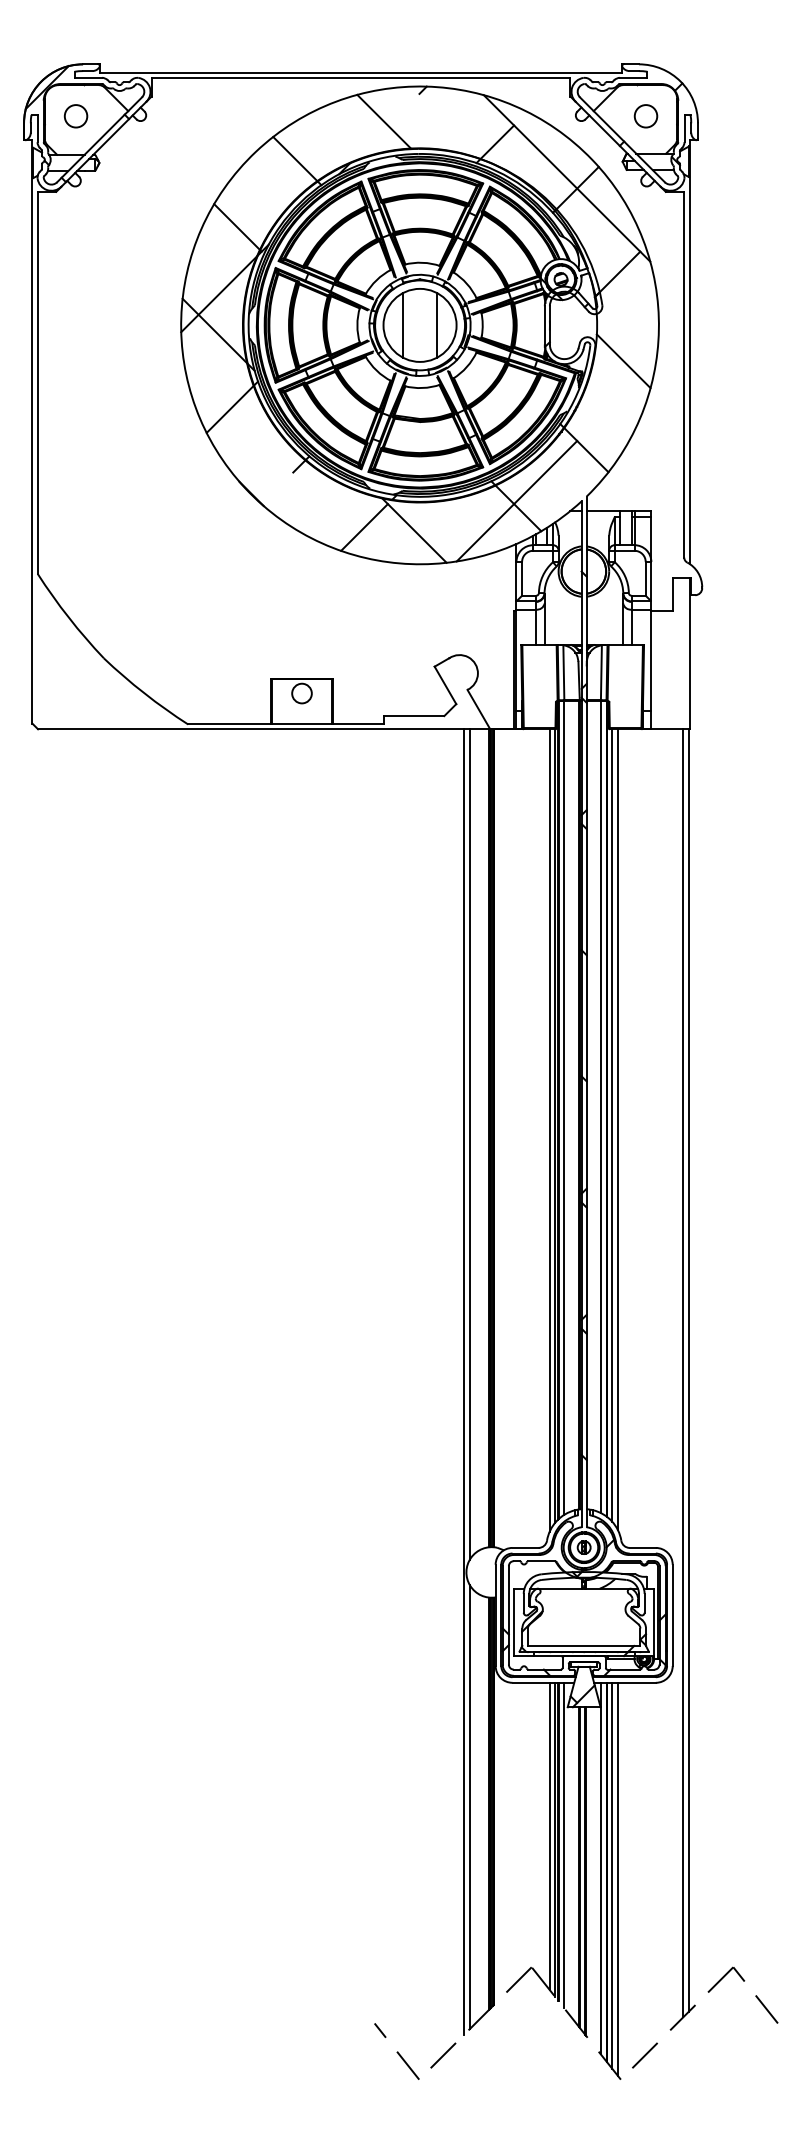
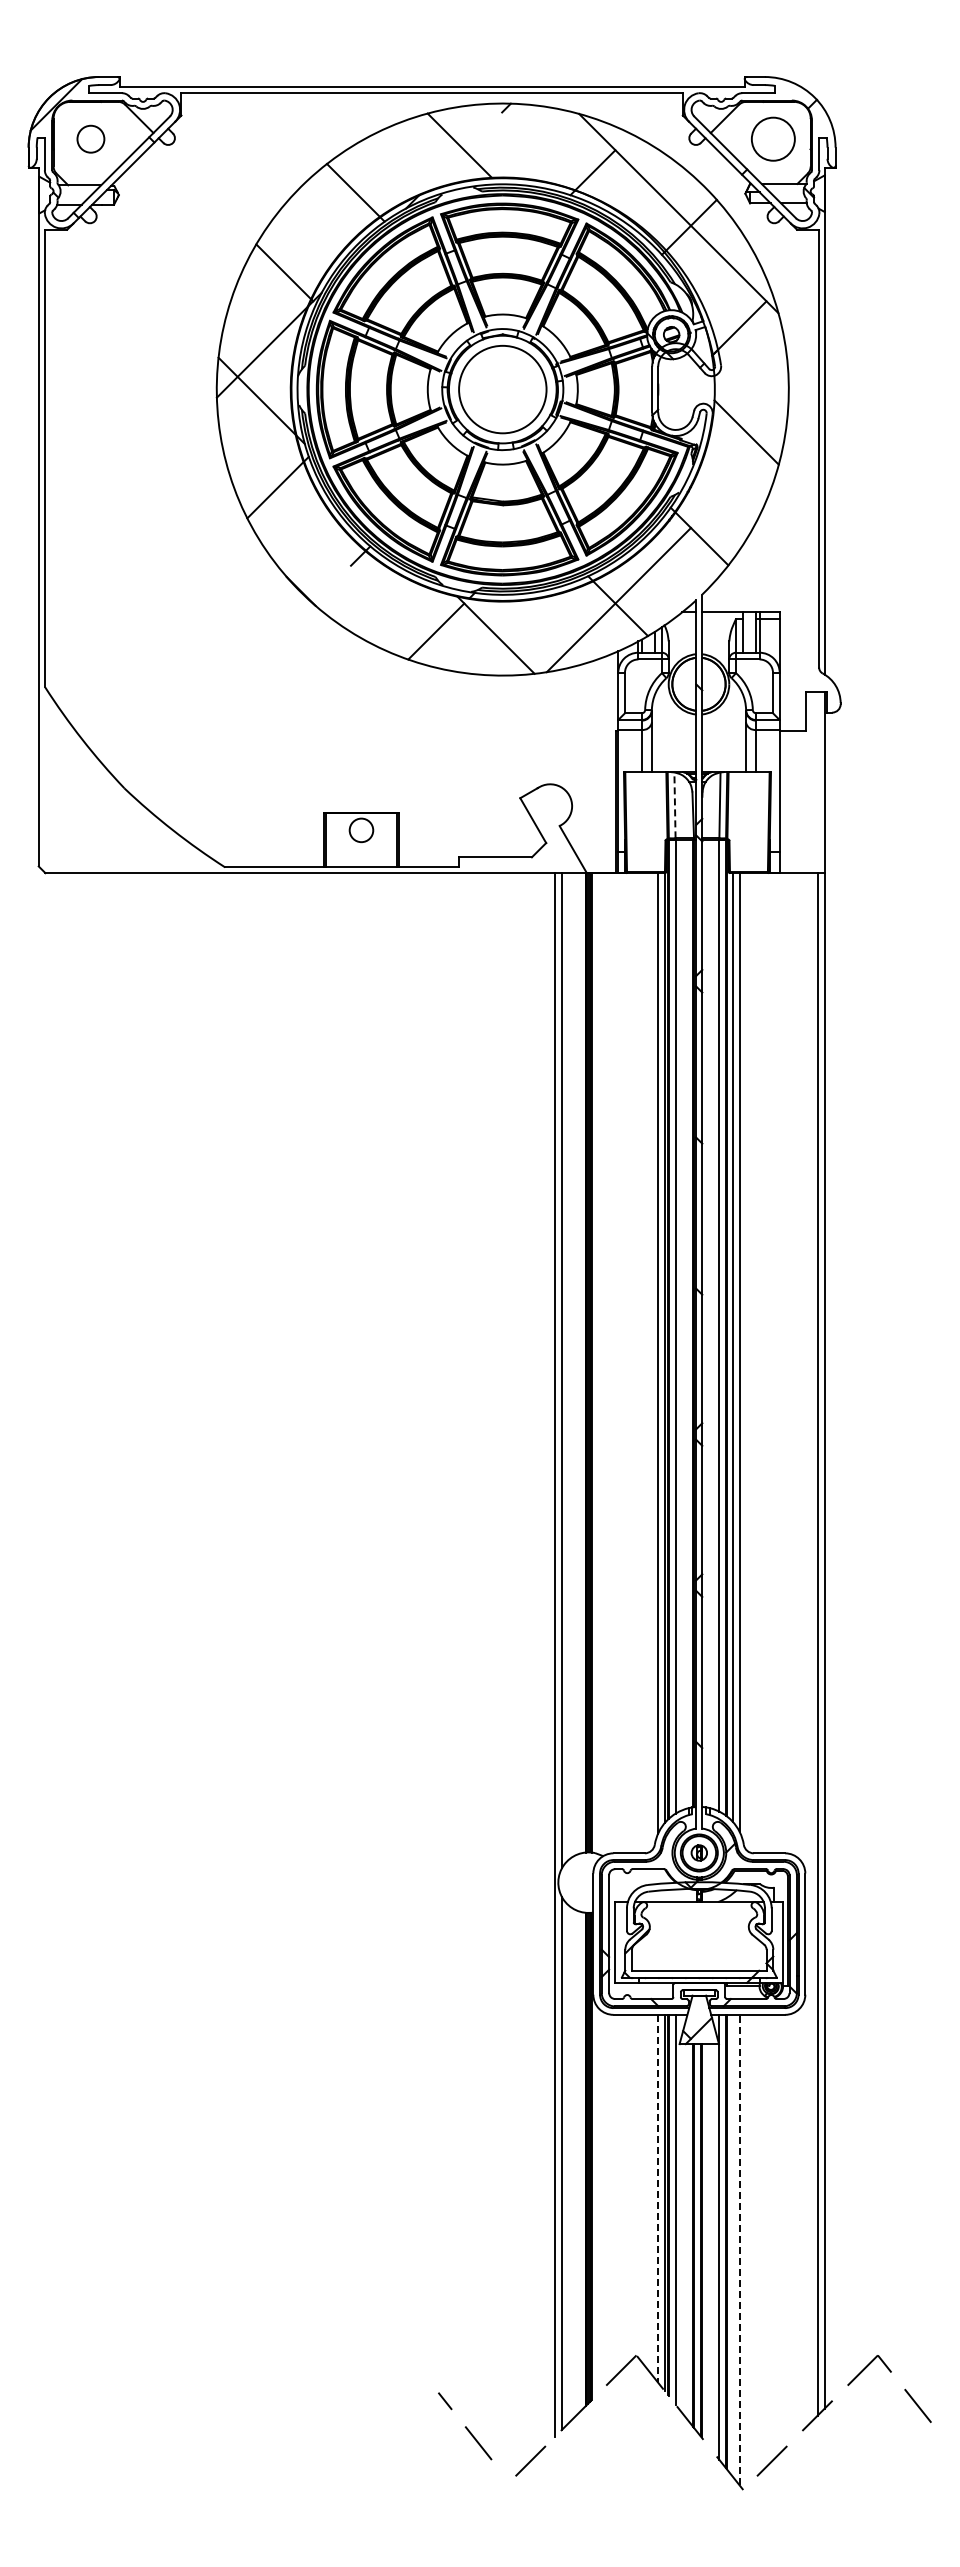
circle: (645, 115) -> (772, 138), size x1.6
line: (403, 325) -> (482, 389), removed
line: (437, 325) -> (523, 389), removed
line: (563, 672) -> (674, 805), solid -> dashed
line: (549, 1836) -> (657, 2198), solid -> dashed
line: (611, 1875) -> (732, 2245), removed
line: (617, 1878) -> (739, 2249), solid -> dashed
line: (397, 2051) -> (465, 2426), moved

